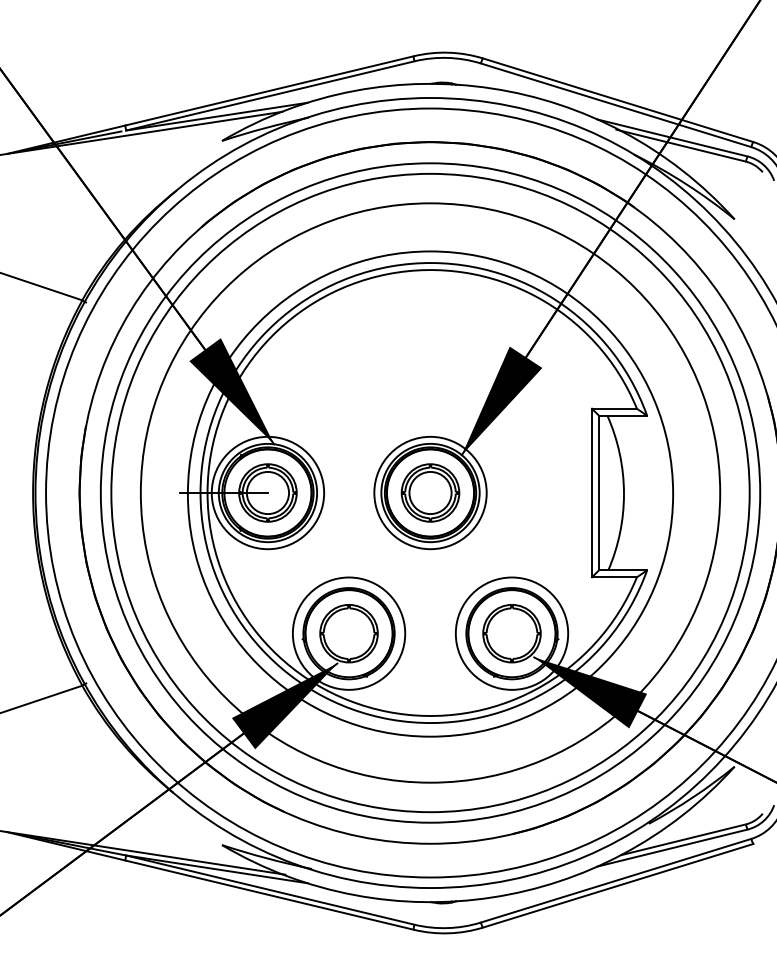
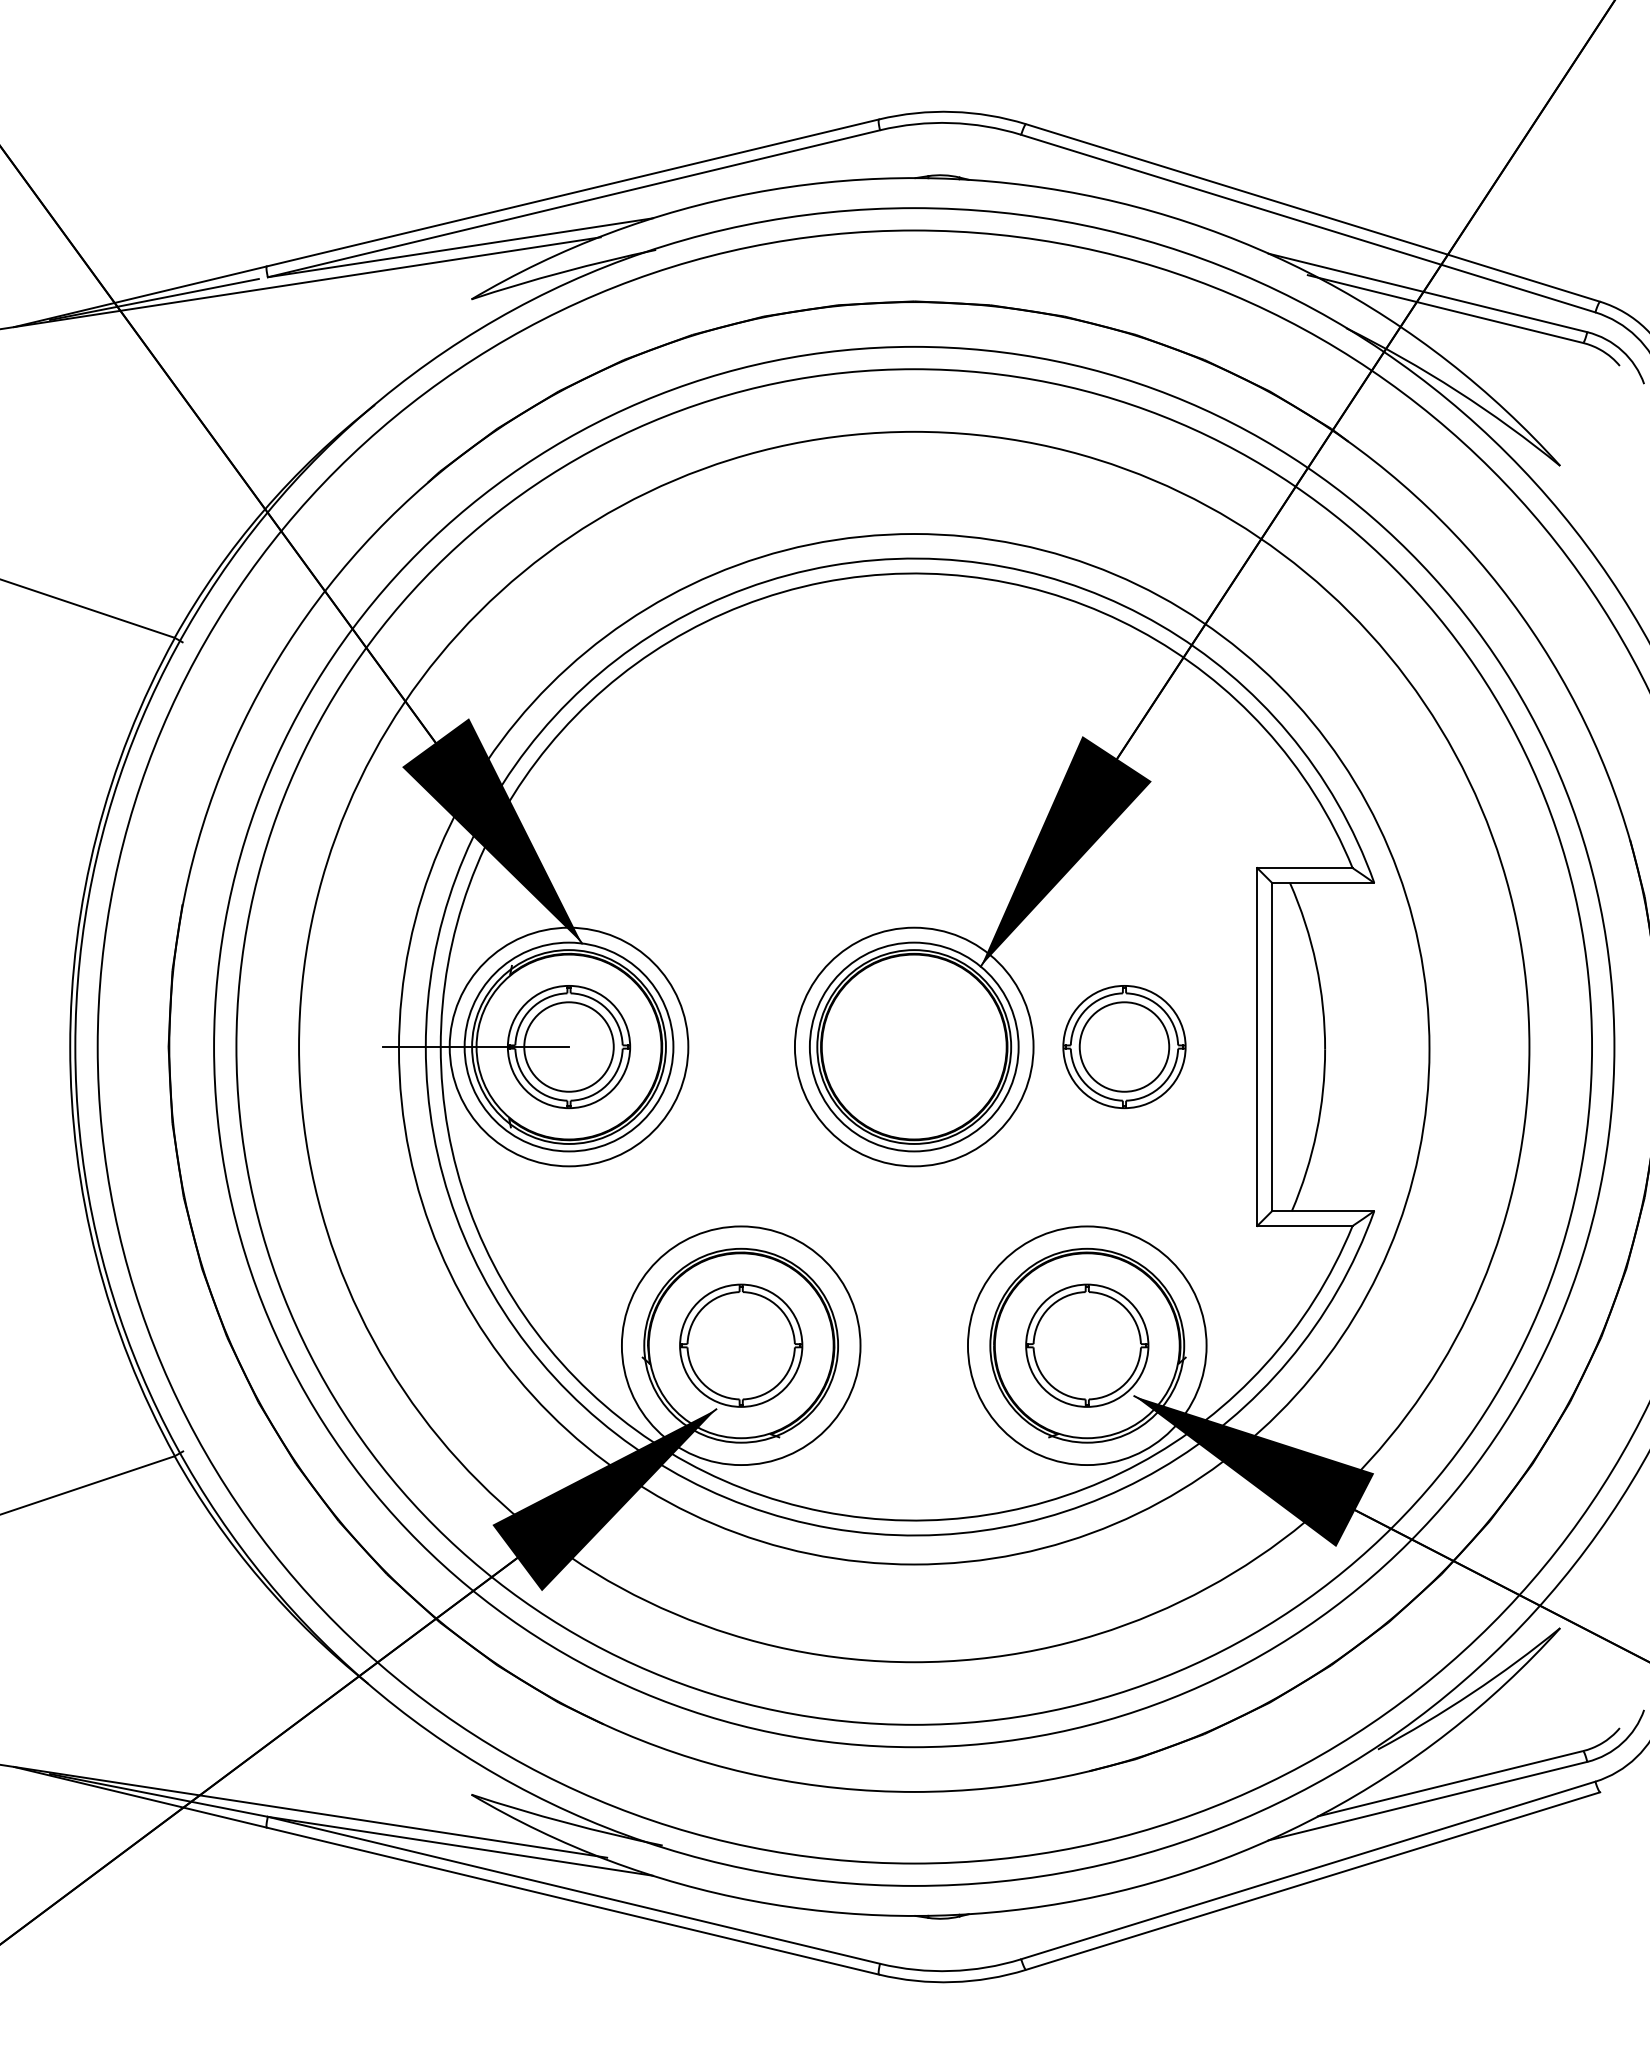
part: (430, 492) -> (1124, 1045), moved

